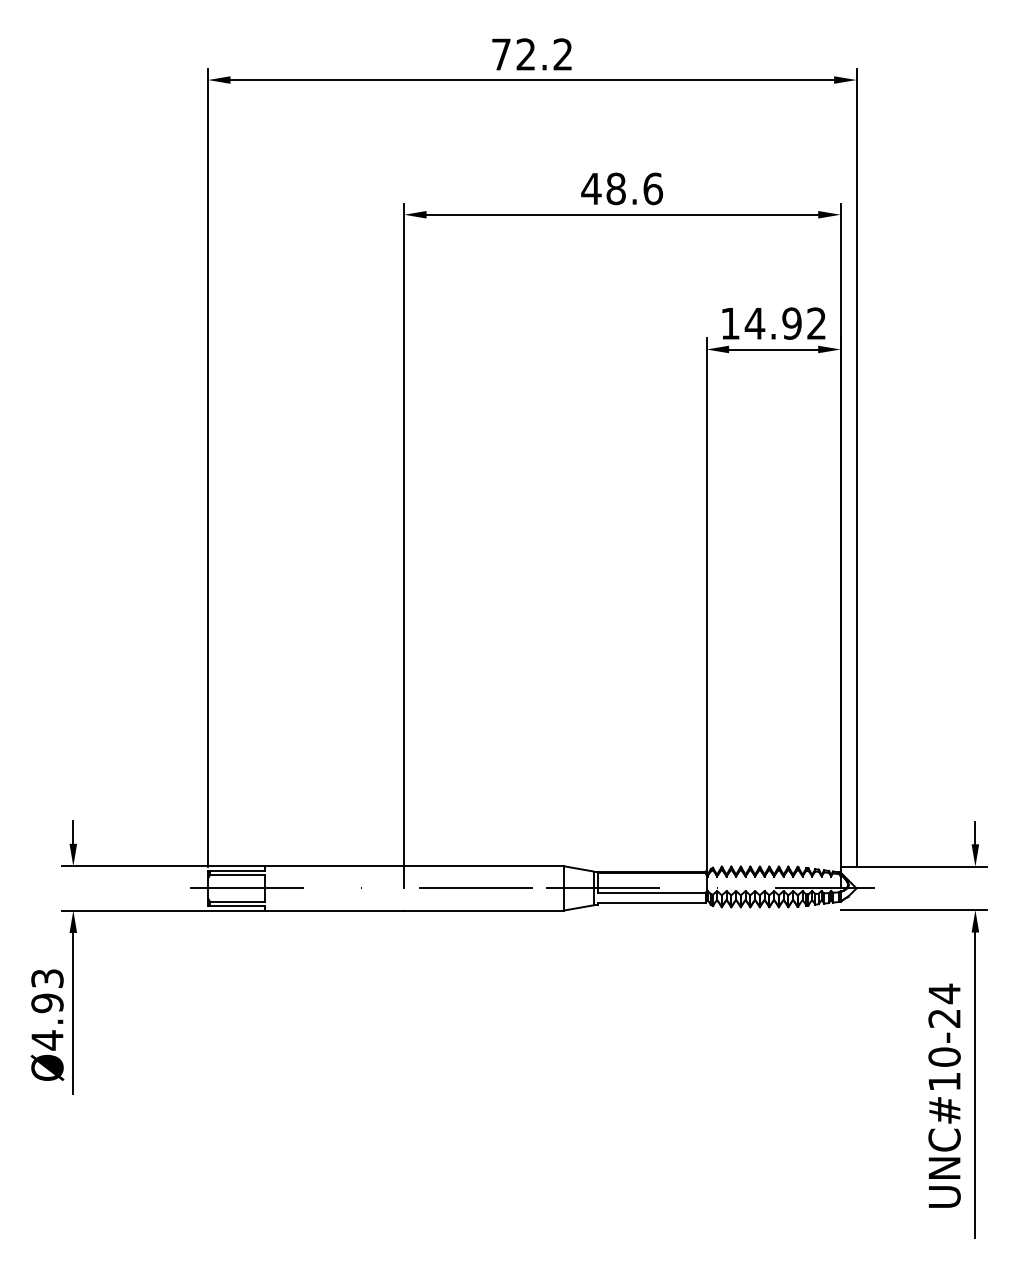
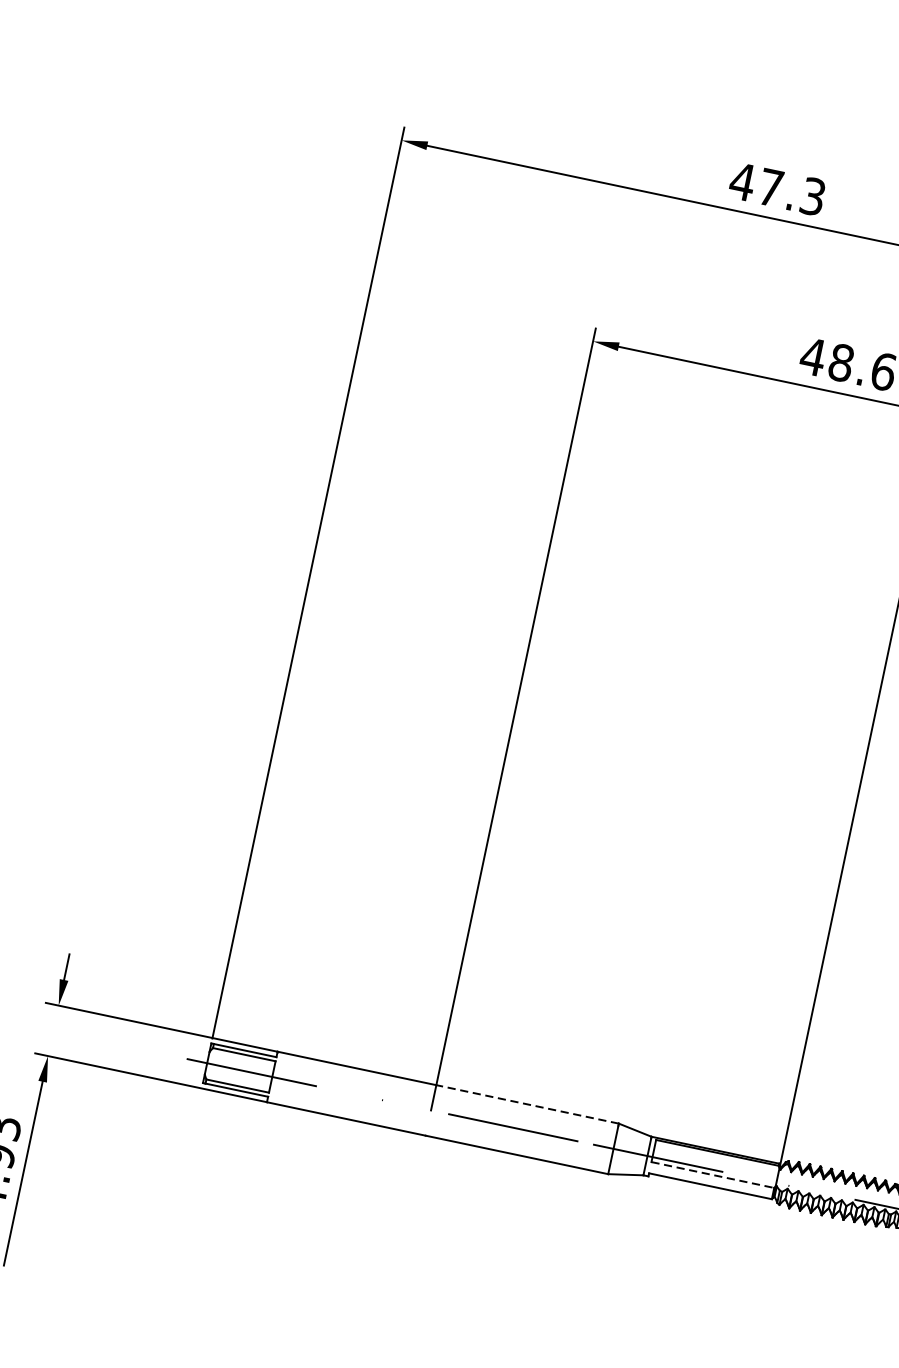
text: (531, 54) -> (777, 189), 72.2 -> 47.3
line: (484, 866) -> (528, 1104), solid -> dashed
line: (651, 892) -> (712, 1174), solid -> dashed

